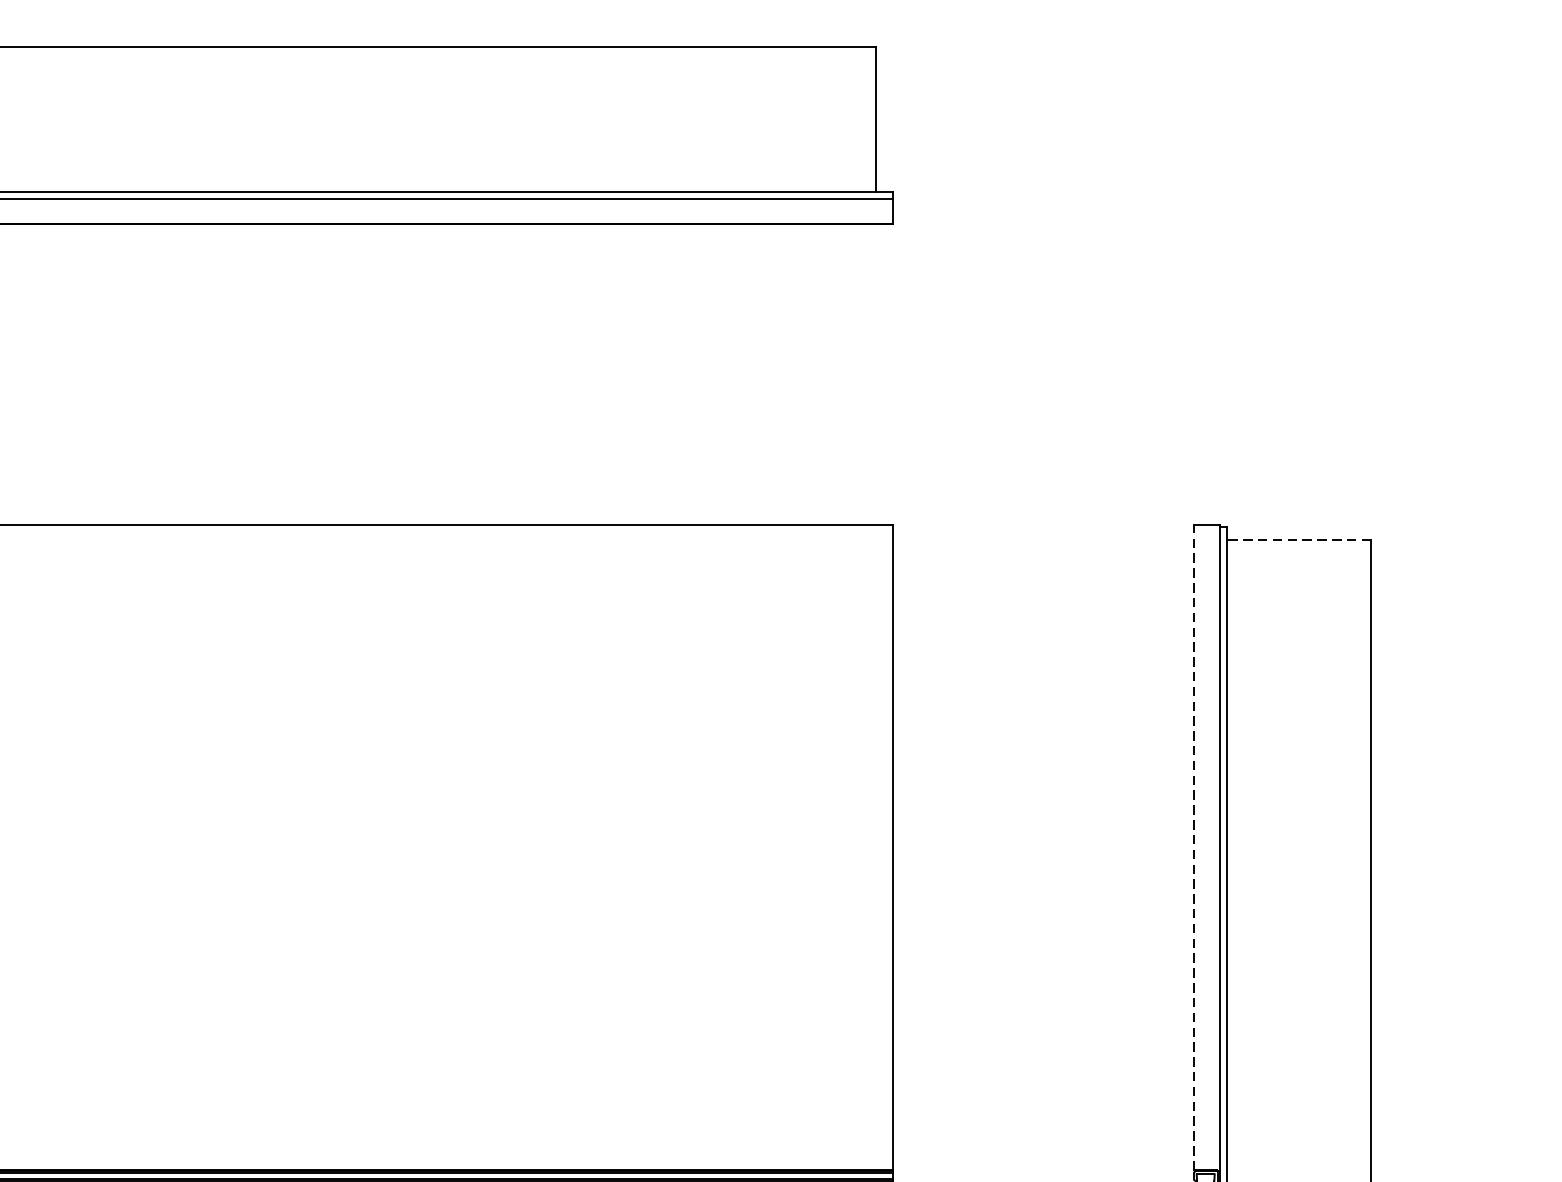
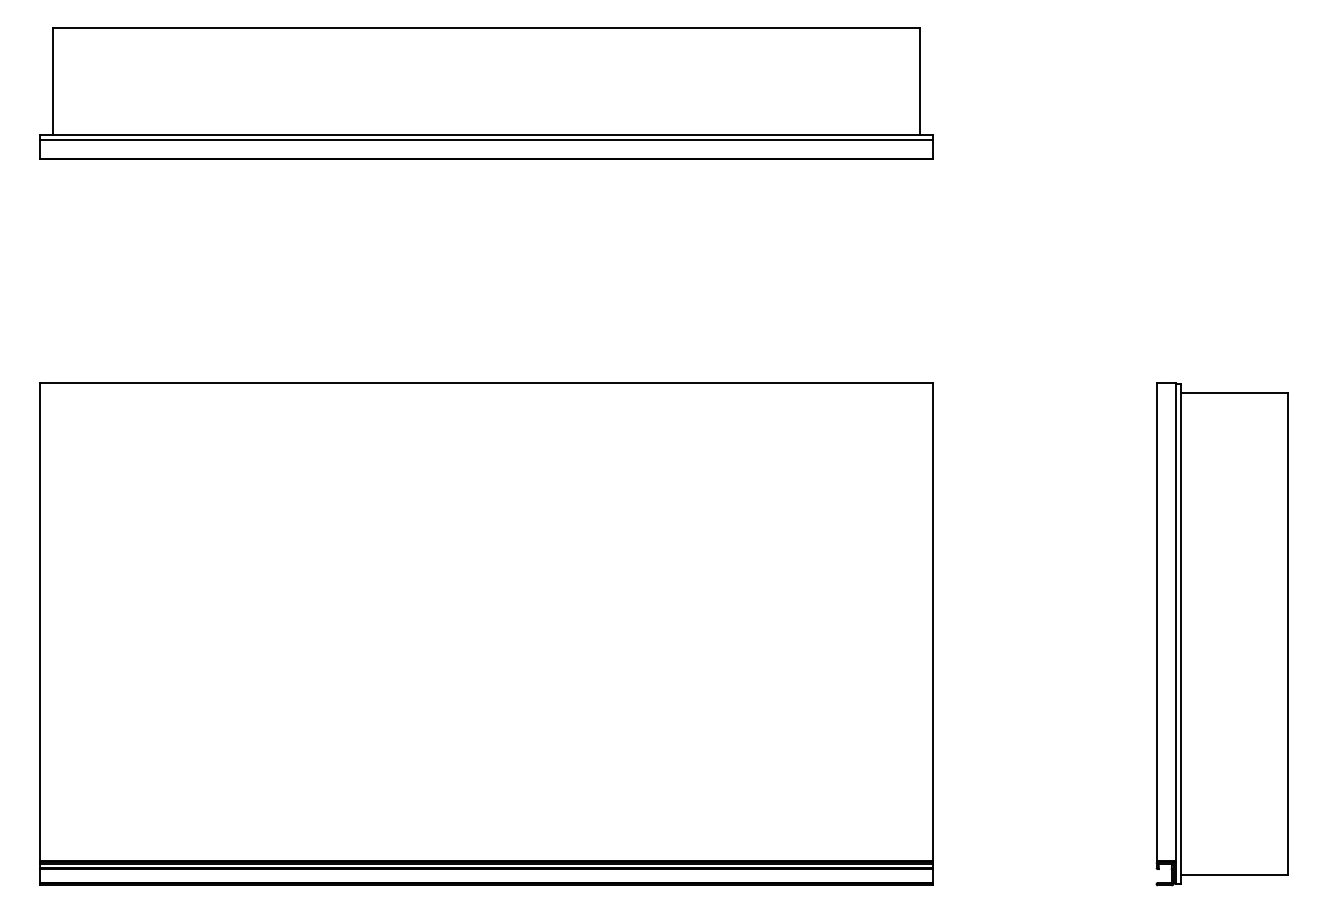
line: (1298, 540) -> (1234, 393), dashed -> solid
line: (1193, 847) -> (1156, 621), dashed -> solid

